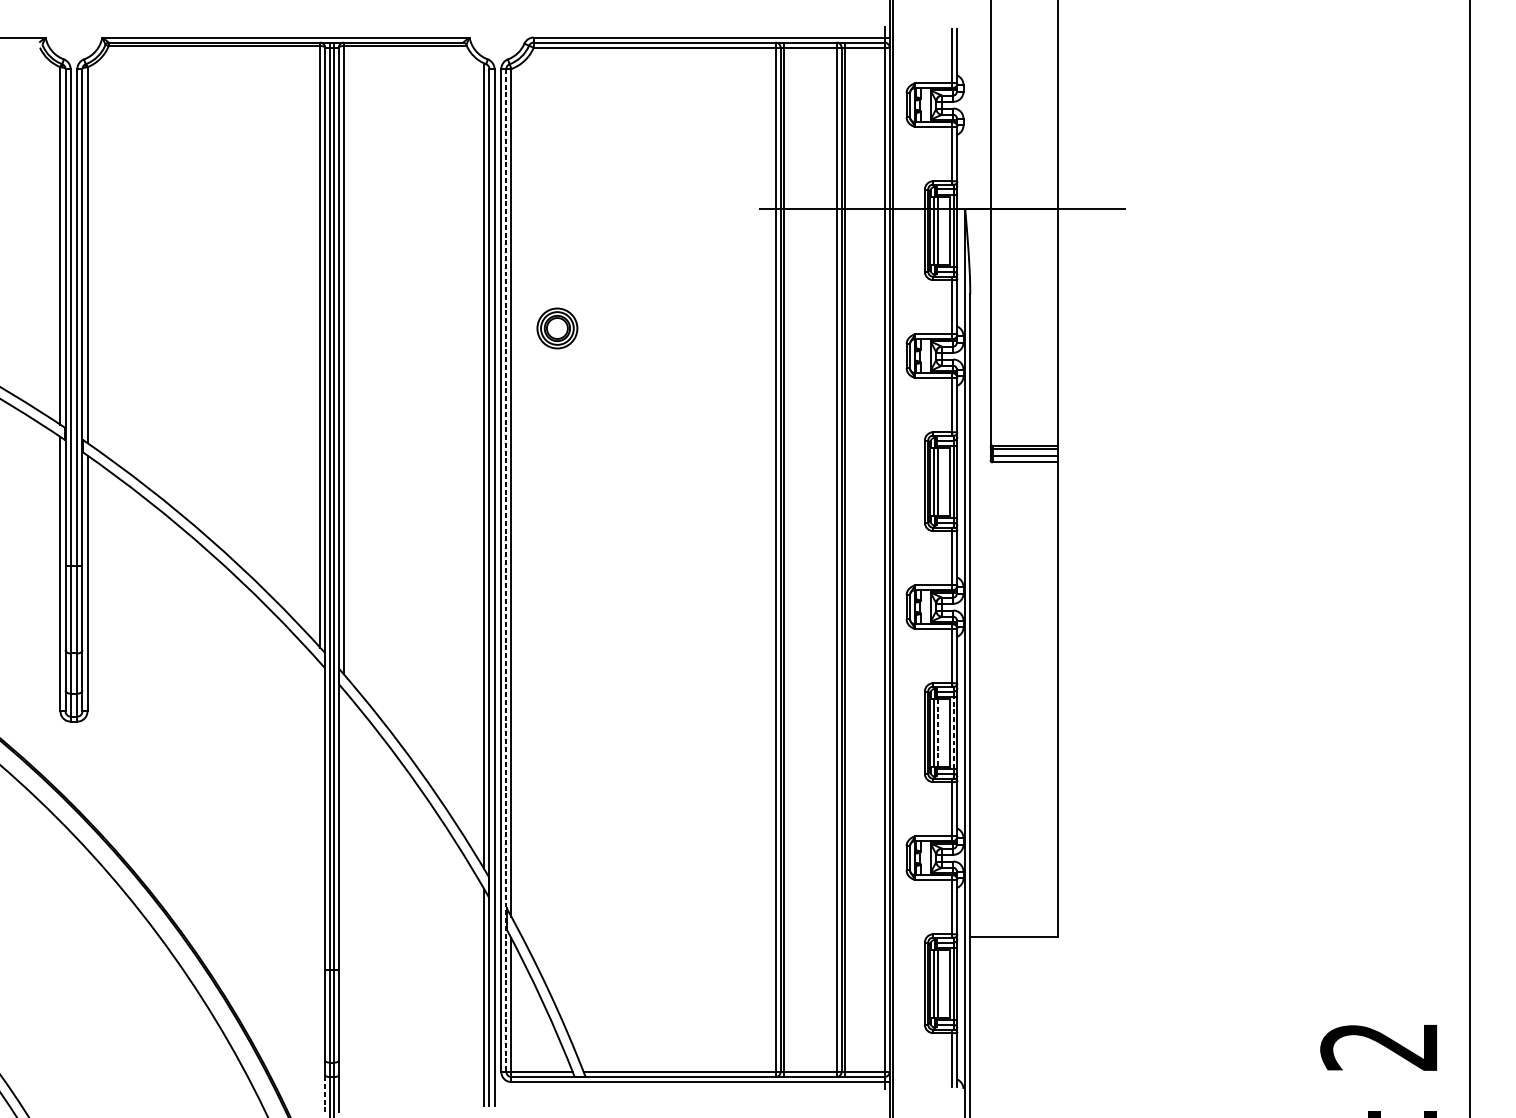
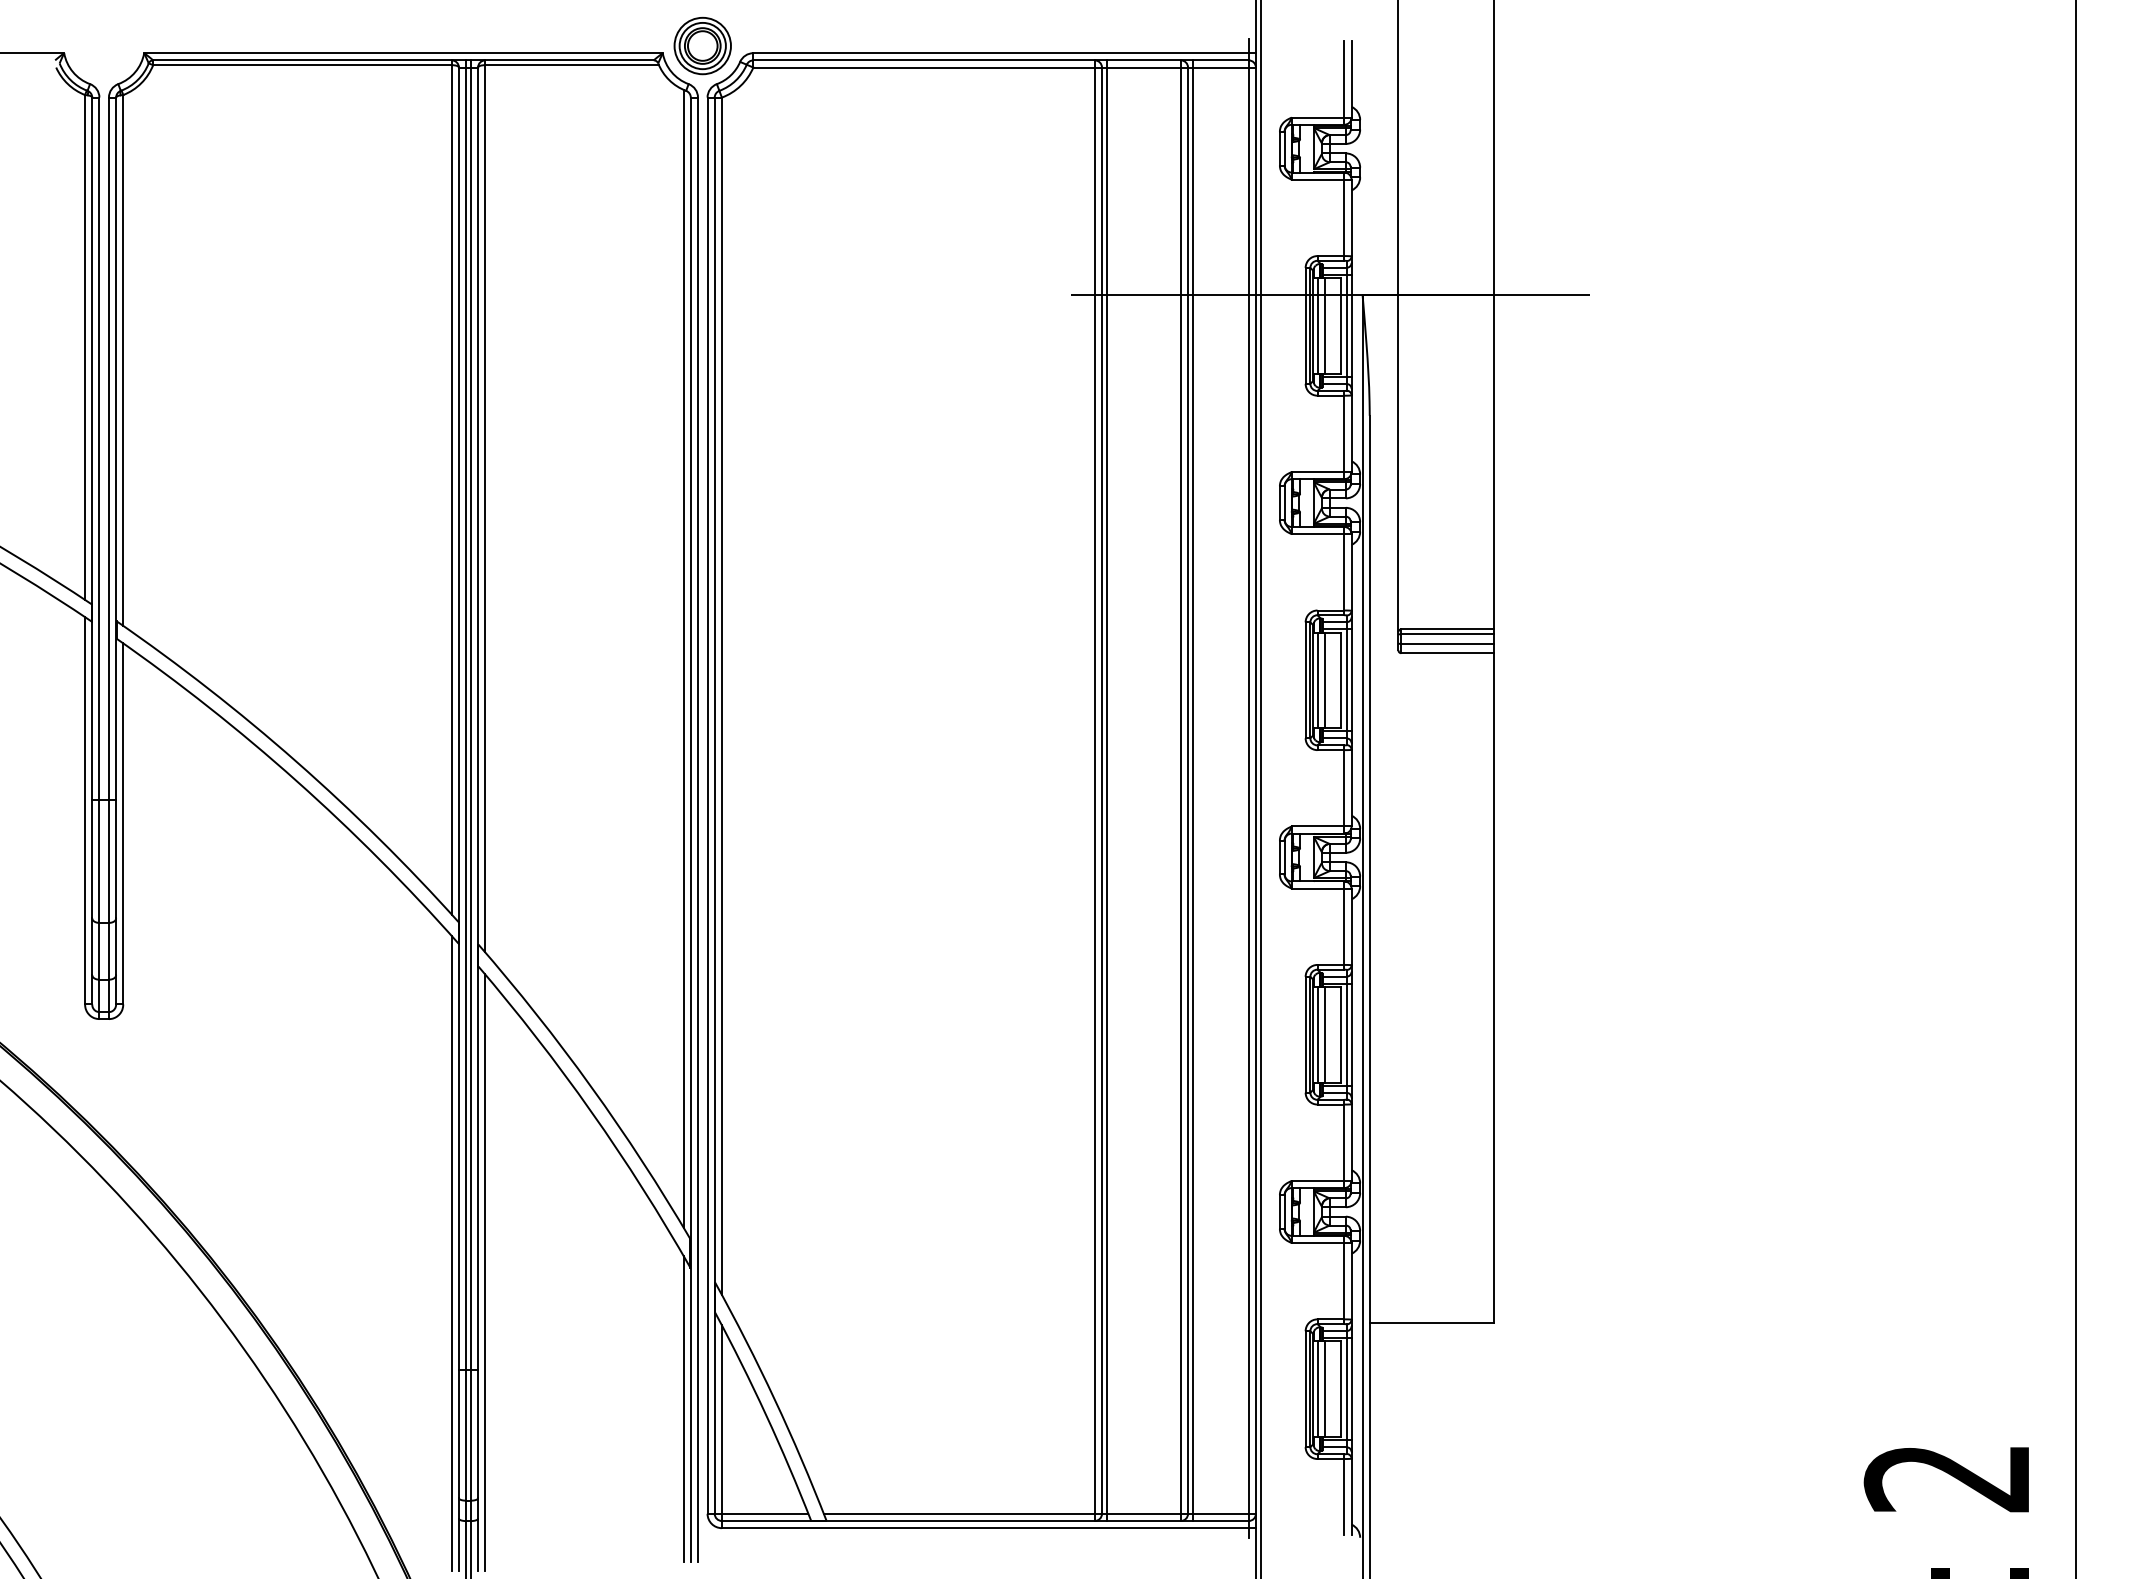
part: (557, 328) -> (702, 45), moved
line: (506, 571) -> (714, 806), dashed -> solid
line: (938, 732) -> (1324, 1034), dashed -> solid
line: (953, 732) -> (1346, 1034), dashed -> solid
line: (319, 887) -> (451, 1253), added
line: (344, 901) -> (485, 1272), added
line: (324, 1093) -> (458, 1544), dashed -> solid

